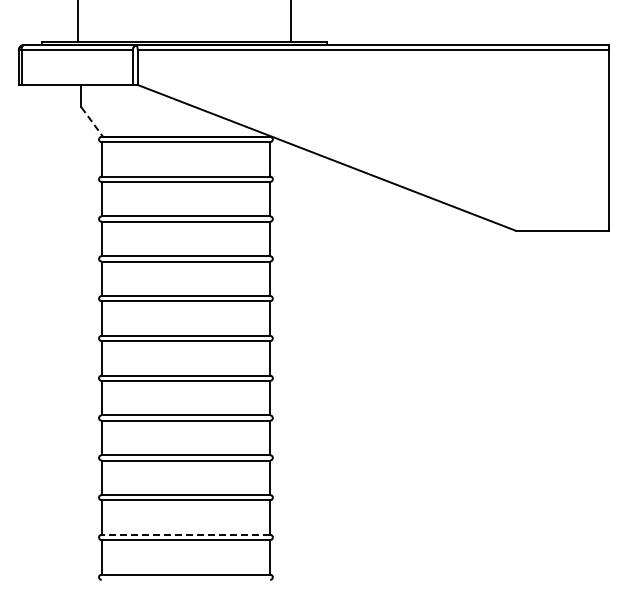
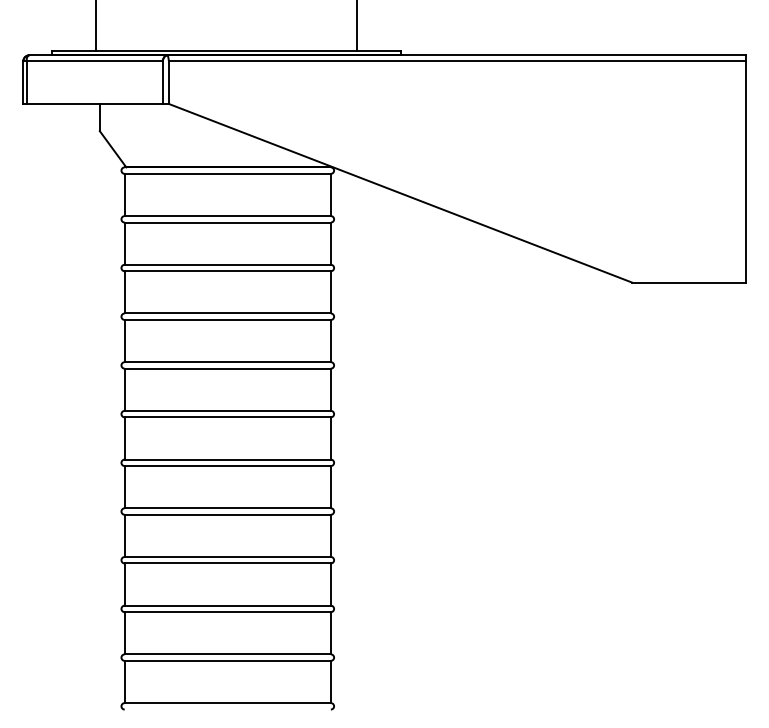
line: (92, 122) -> (113, 149), dashed -> solid
line: (185, 534) -> (227, 654), dashed -> solid

